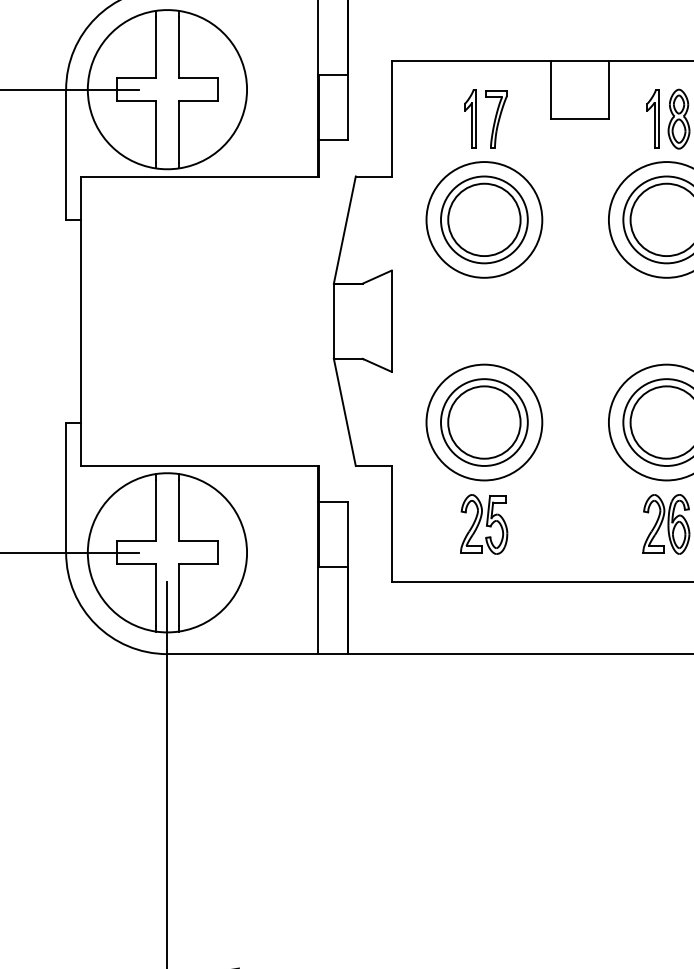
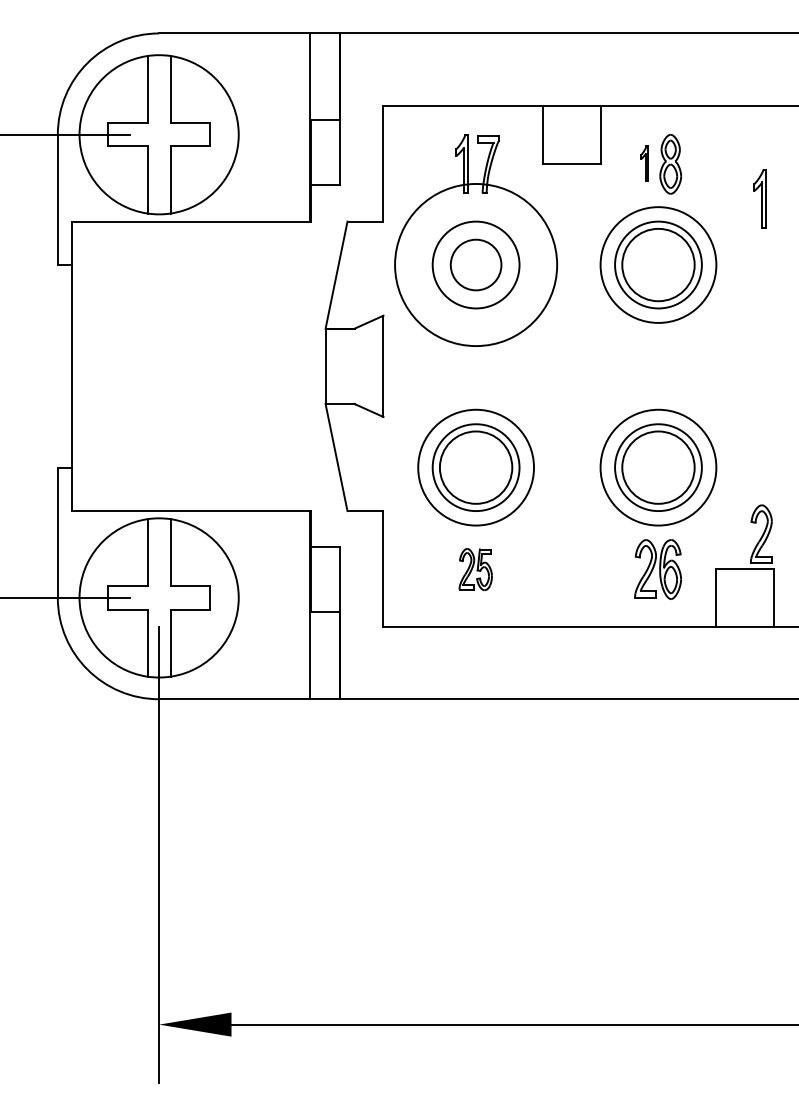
part: (652, 118) -> (644, 163), size x0.6
circle: (483, 219) -> (475, 264), size x0.7
circle: (484, 219) -> (476, 264), size x1.4
part: (483, 524) -> (475, 569), size x0.7

